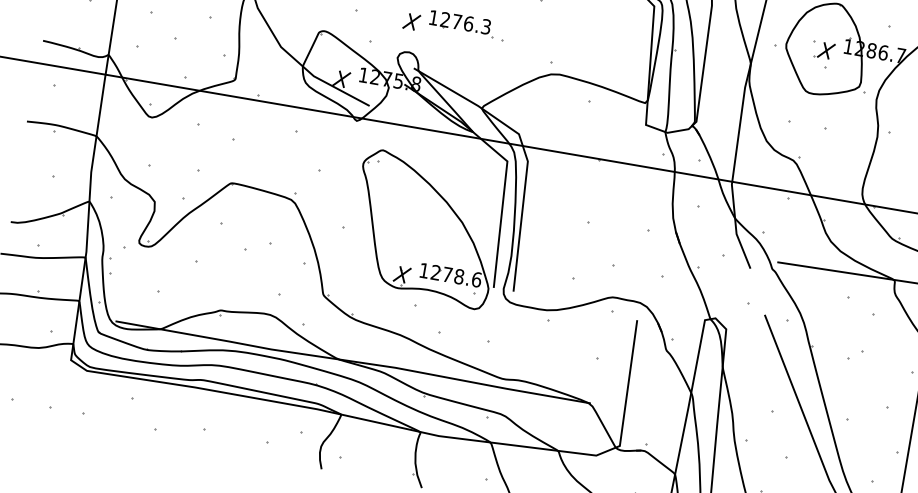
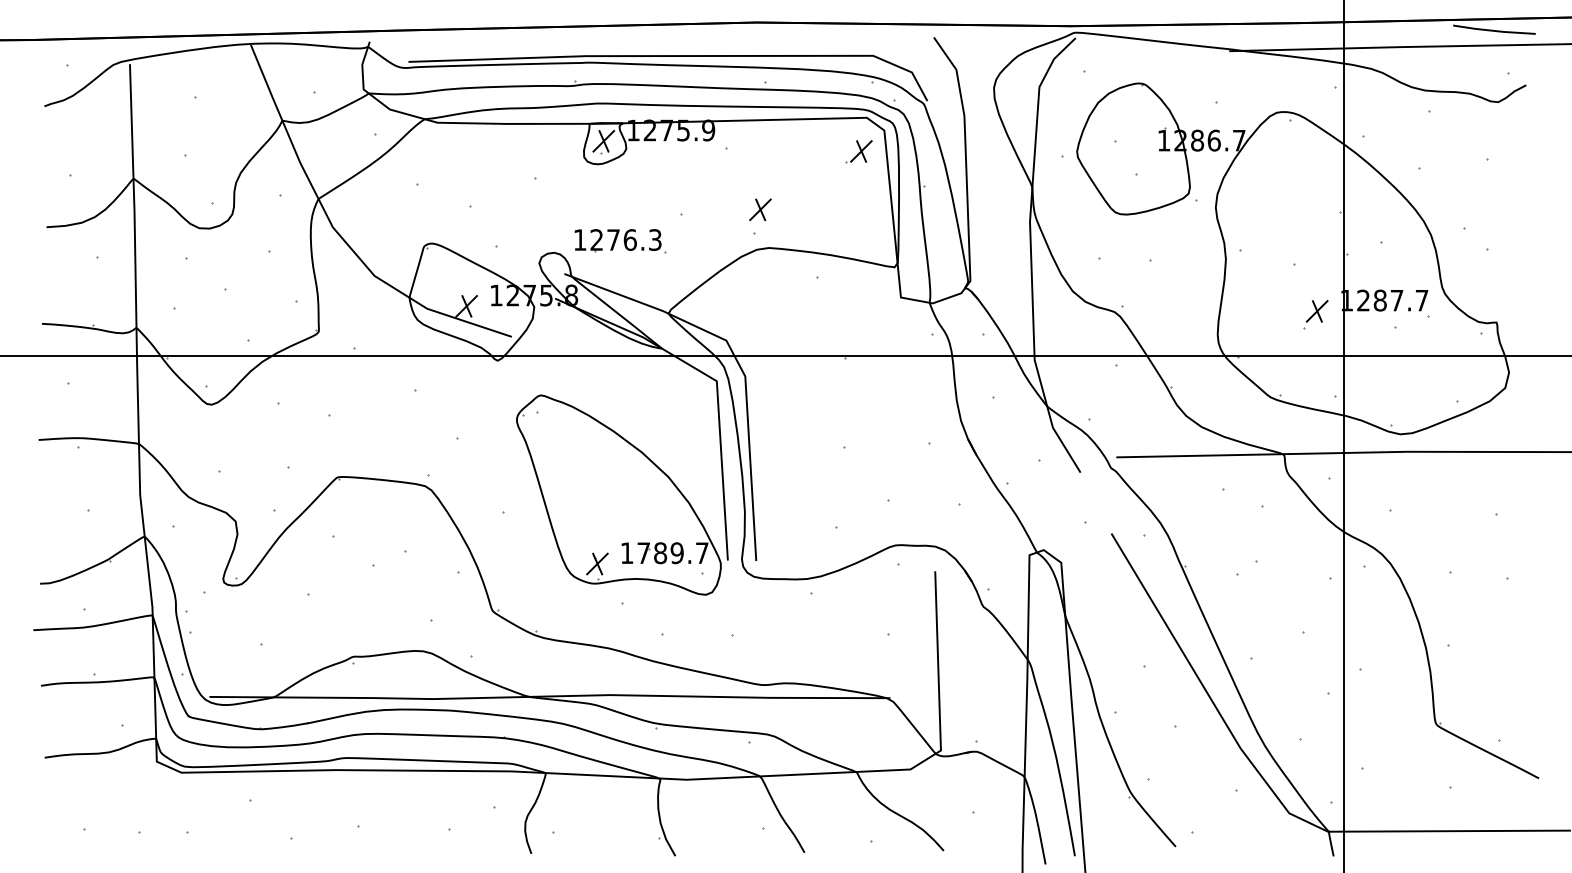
part: (411, 21) -> (760, 209), moved
part: (461, 23) -> (620, 241), moved
part: (824, 50) -> (858, 151), moved
text: (455, 276) -> (672, 553), 1278.6 -> 1789.7

